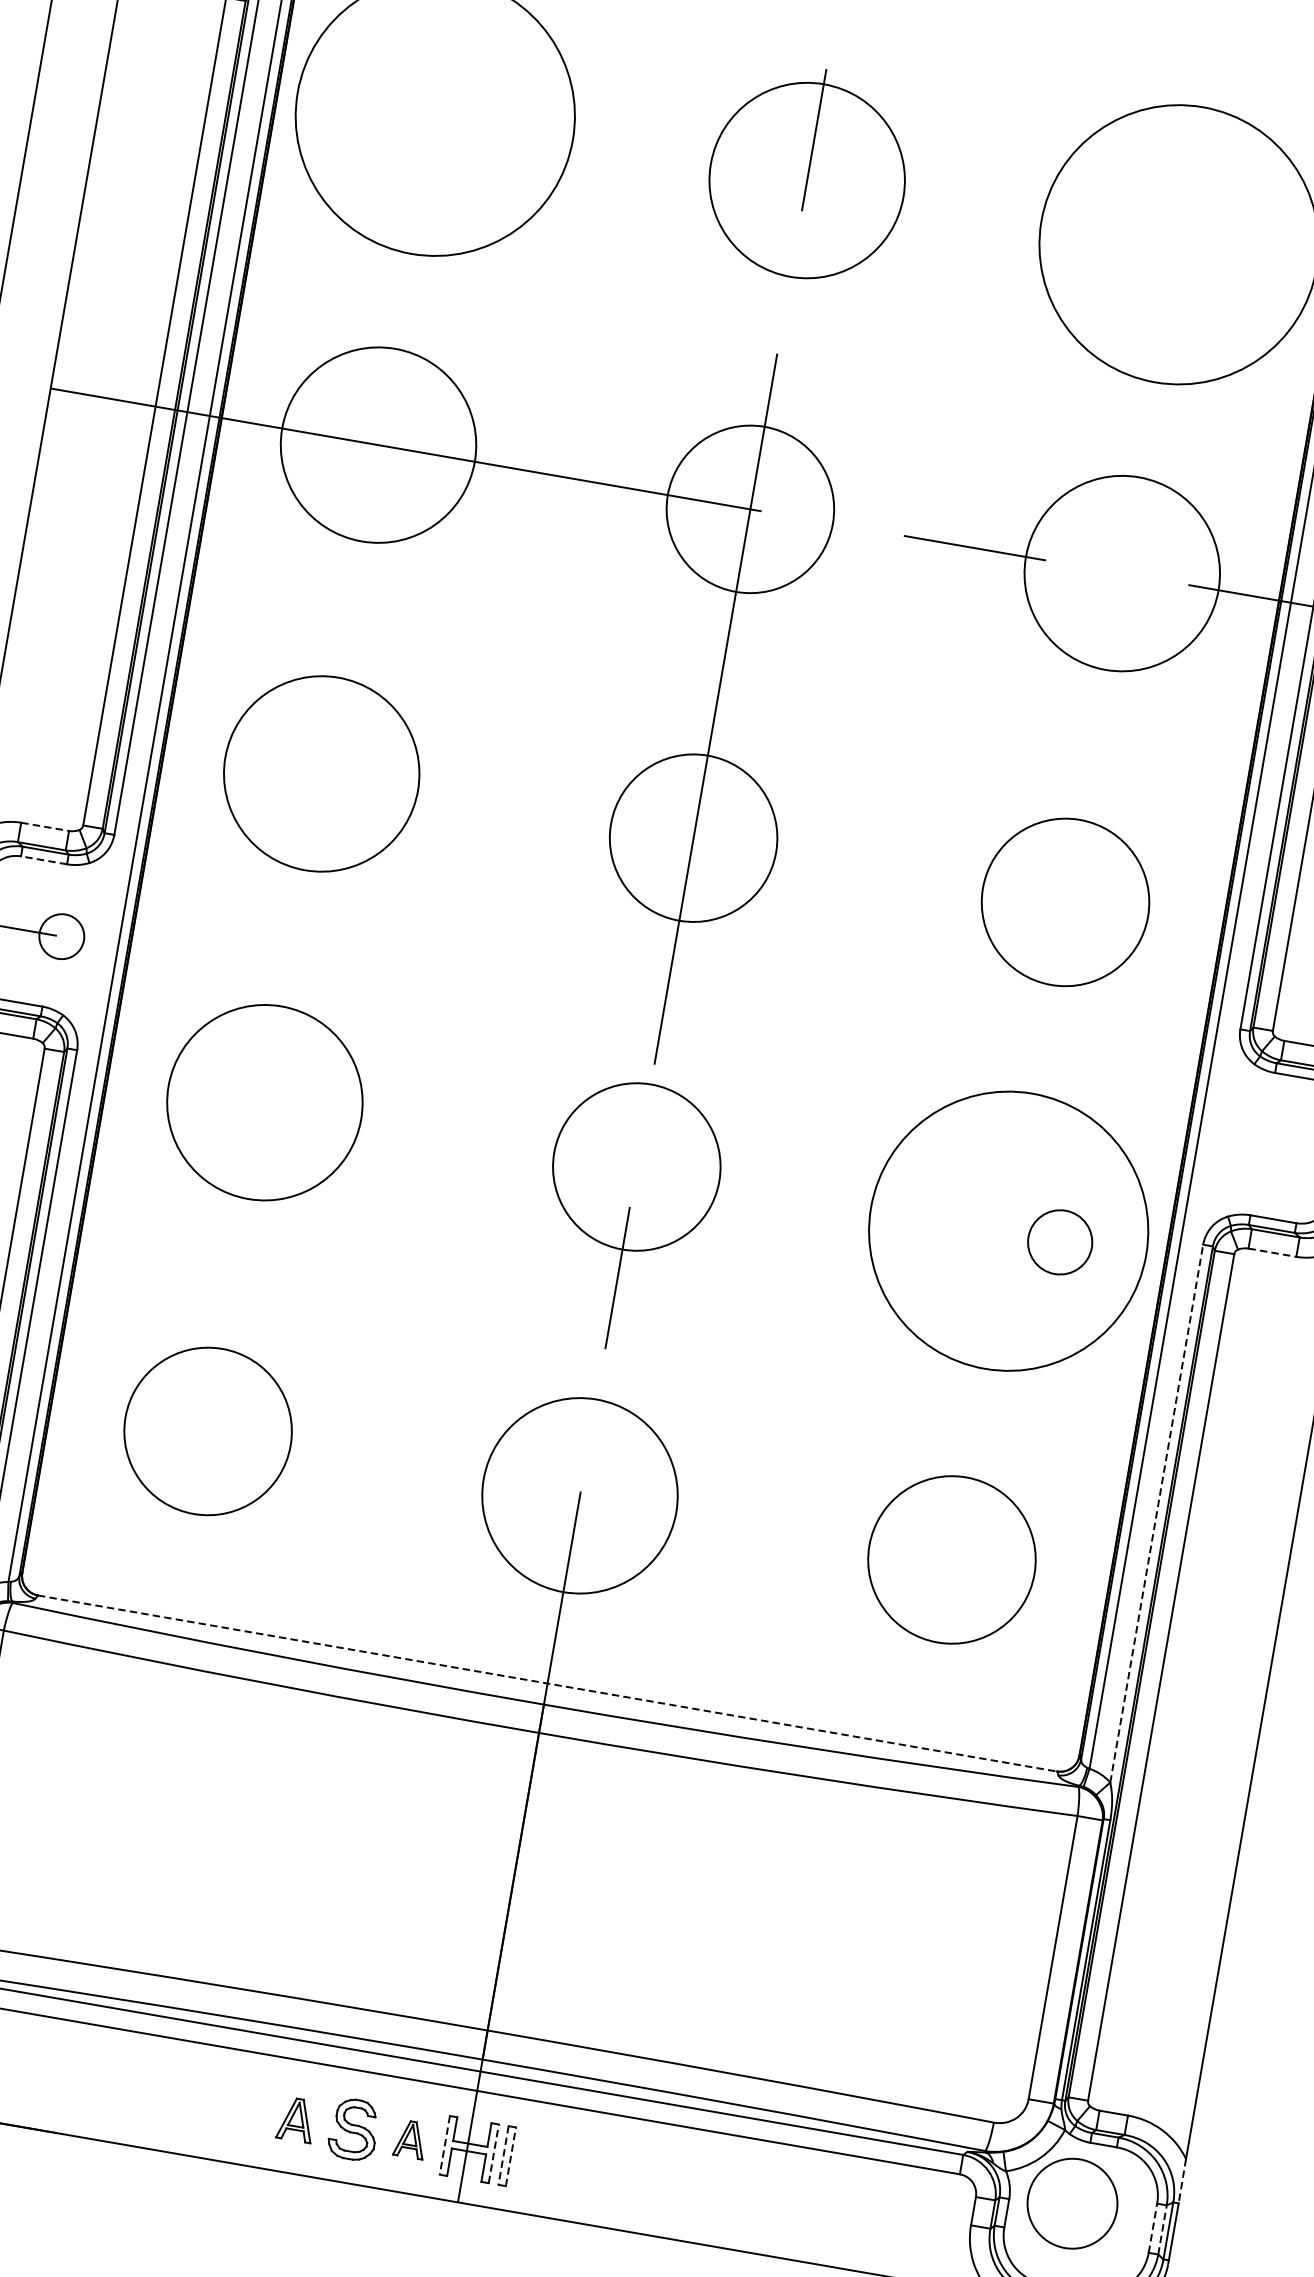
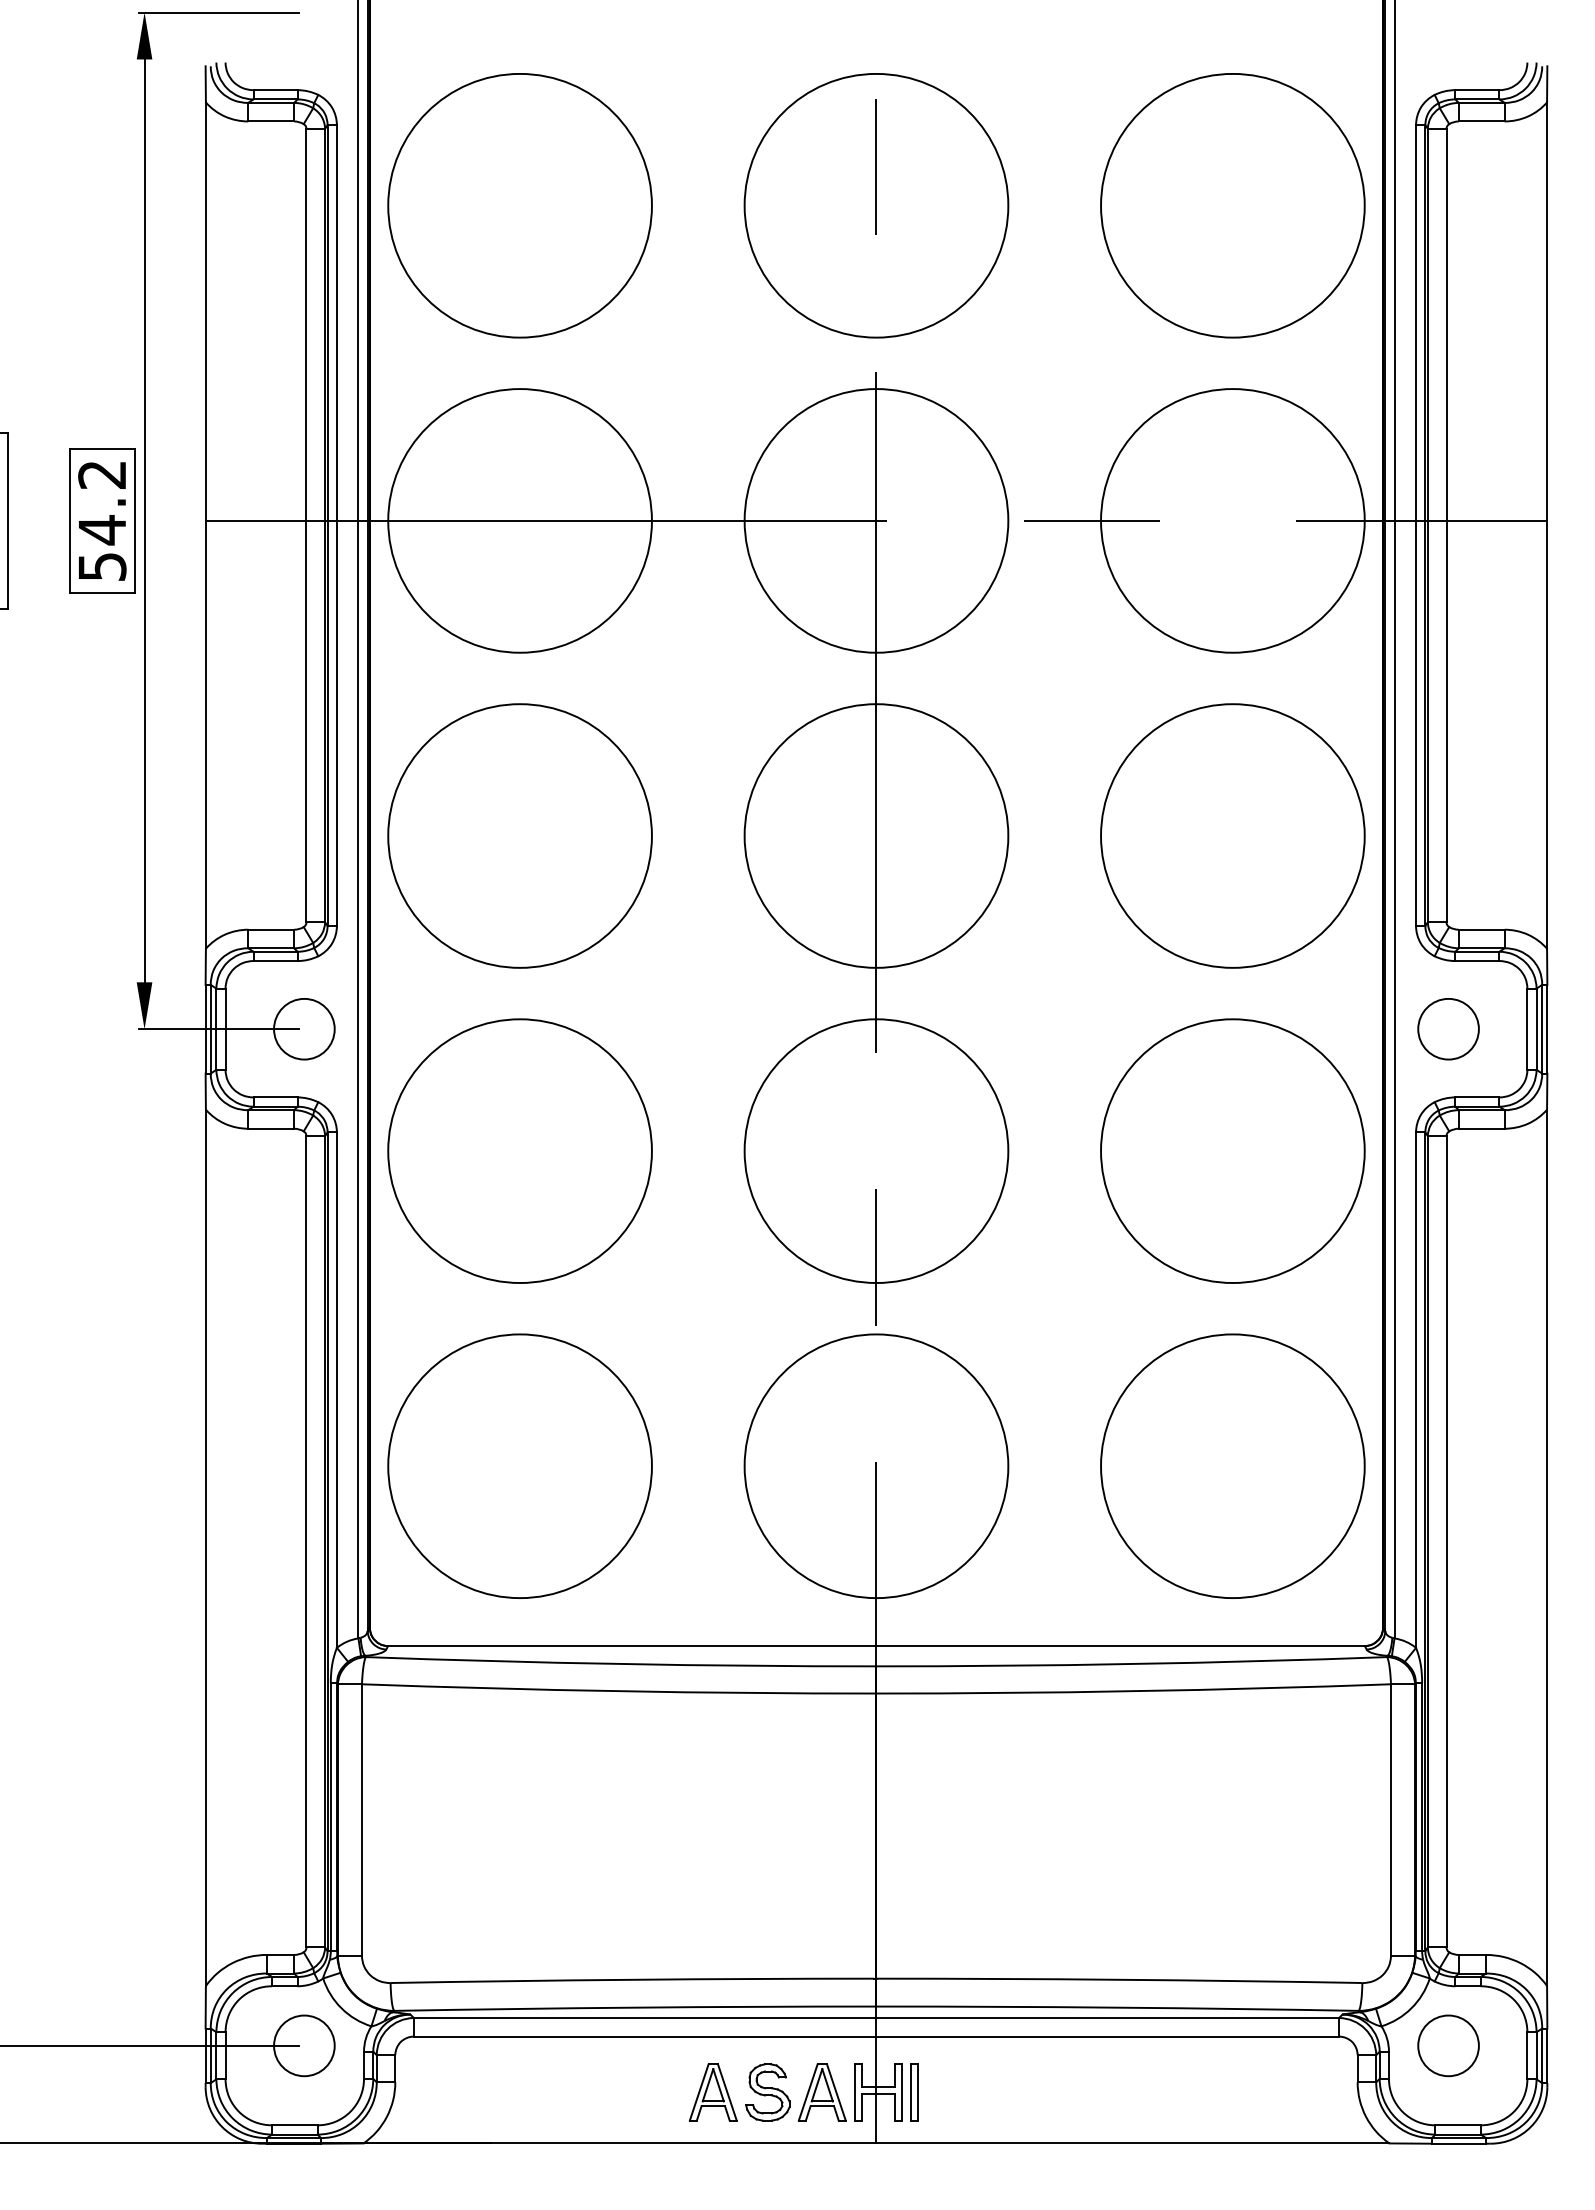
circle: (807, 180) -> (876, 205), size x1.43
circle: (377, 444) -> (519, 520), size x1.43
circle: (750, 508) -> (876, 520), size x1.67
circle: (1121, 573) -> (1232, 520), size x1.43
circle: (321, 773) -> (519, 835), size x1.43
line: (45, 826) -> (271, 929), dashed -> solid
circle: (693, 837) -> (876, 835), size x1.67
line: (43, 860) -> (275, 961), dashed -> solid
circle: (1065, 901) -> (1232, 835), size x1.67
circle: (62, 935) -> (304, 1028), size x1.43
circle: (264, 1101) -> (519, 1150), size x1.43
circle: (636, 1167) -> (876, 1151), size x1.67
circle: (1060, 1242) -> (1448, 1029), moved
line: (1272, 1252) -> (1481, 1128), dashed -> solid
circle: (207, 1430) -> (519, 1465), size x1.67
circle: (579, 1496) -> (876, 1466), size x1.43
line: (1157, 1514) -> (1416, 1390), dashed -> solid
circle: (951, 1559) -> (1232, 1465), size x1.67
line: (547, 1683) -> (876, 1646), dashed -> solid
part: (296, 2119) -> (712, 2092), size x1.43
part: (410, 2139) -> (822, 2092), size x1.67
line: (445, 2145) -> (855, 2092), dashed -> solid
line: (494, 2152) -> (902, 2091), dashed -> solid
line: (503, 2155) -> (911, 2092), dashed -> solid
line: (511, 2155) -> (918, 2091), dashed -> solid
line: (1182, 2181) -> (1547, 2007), dashed -> solid
circle: (1072, 2203) -> (1448, 2045), size x0.71
line: (1153, 2227) -> (1527, 2055), dashed -> solid
line: (1162, 2229) -> (1536, 2055), dashed -> solid

